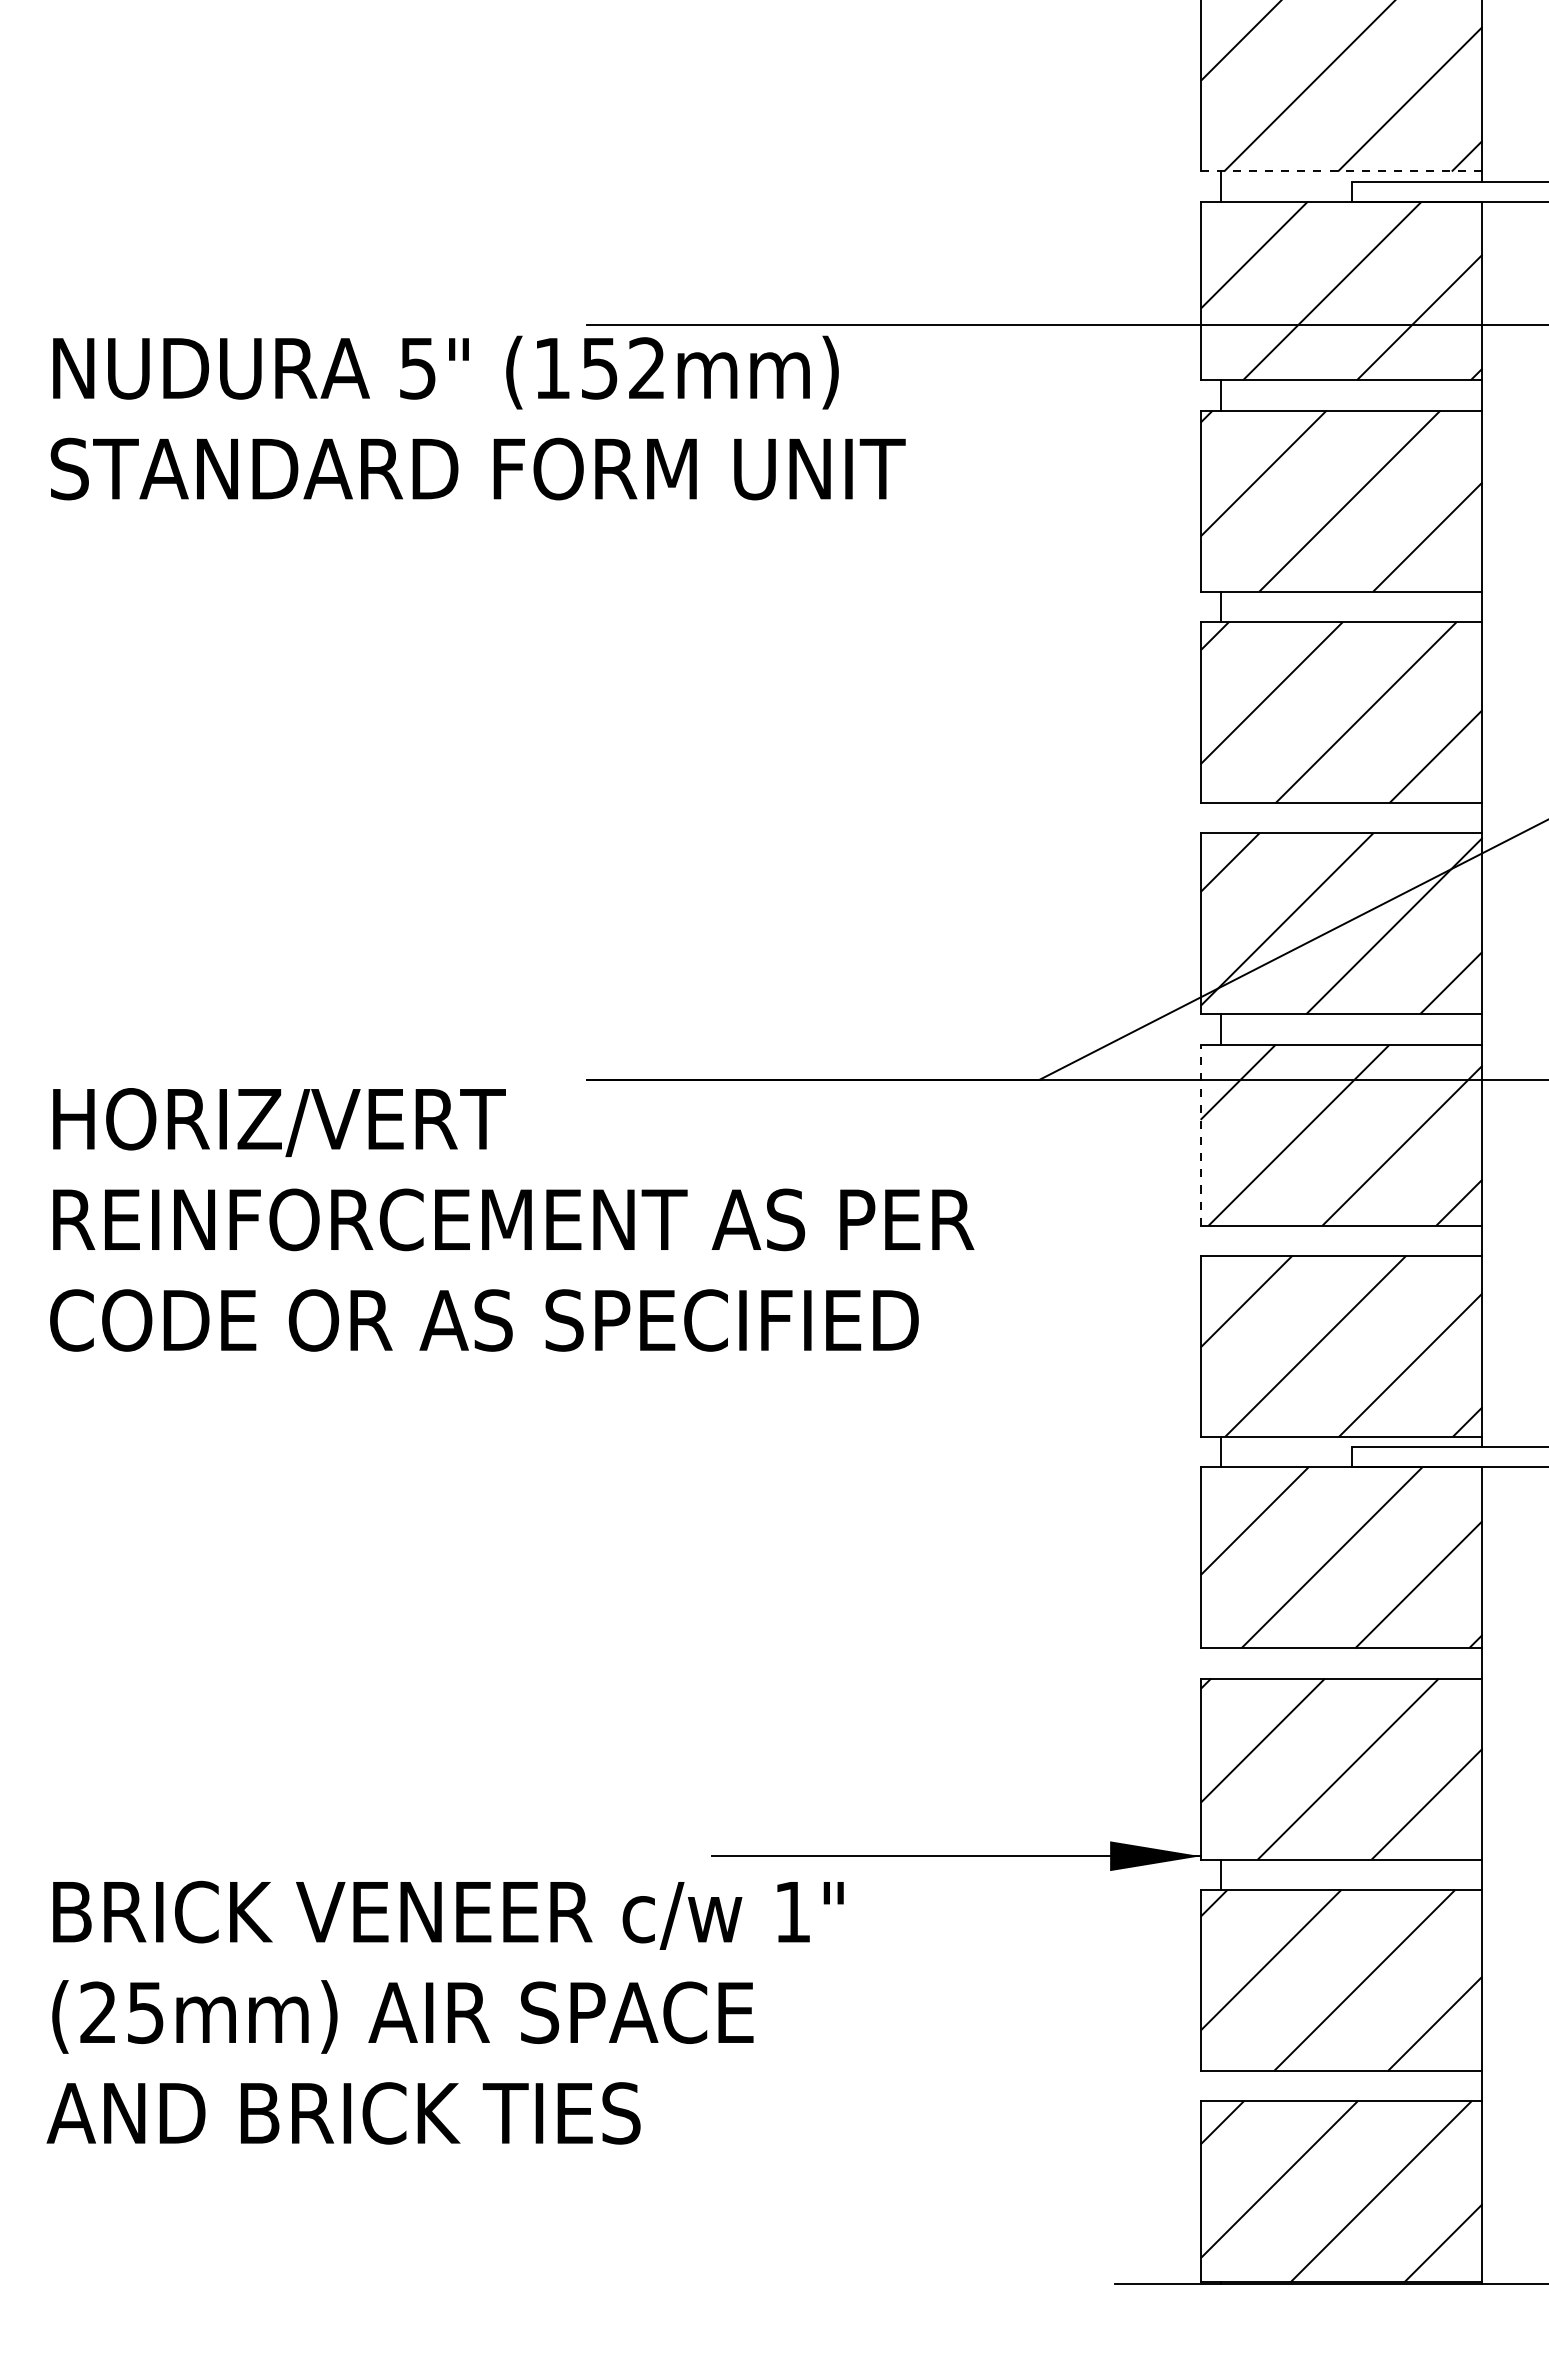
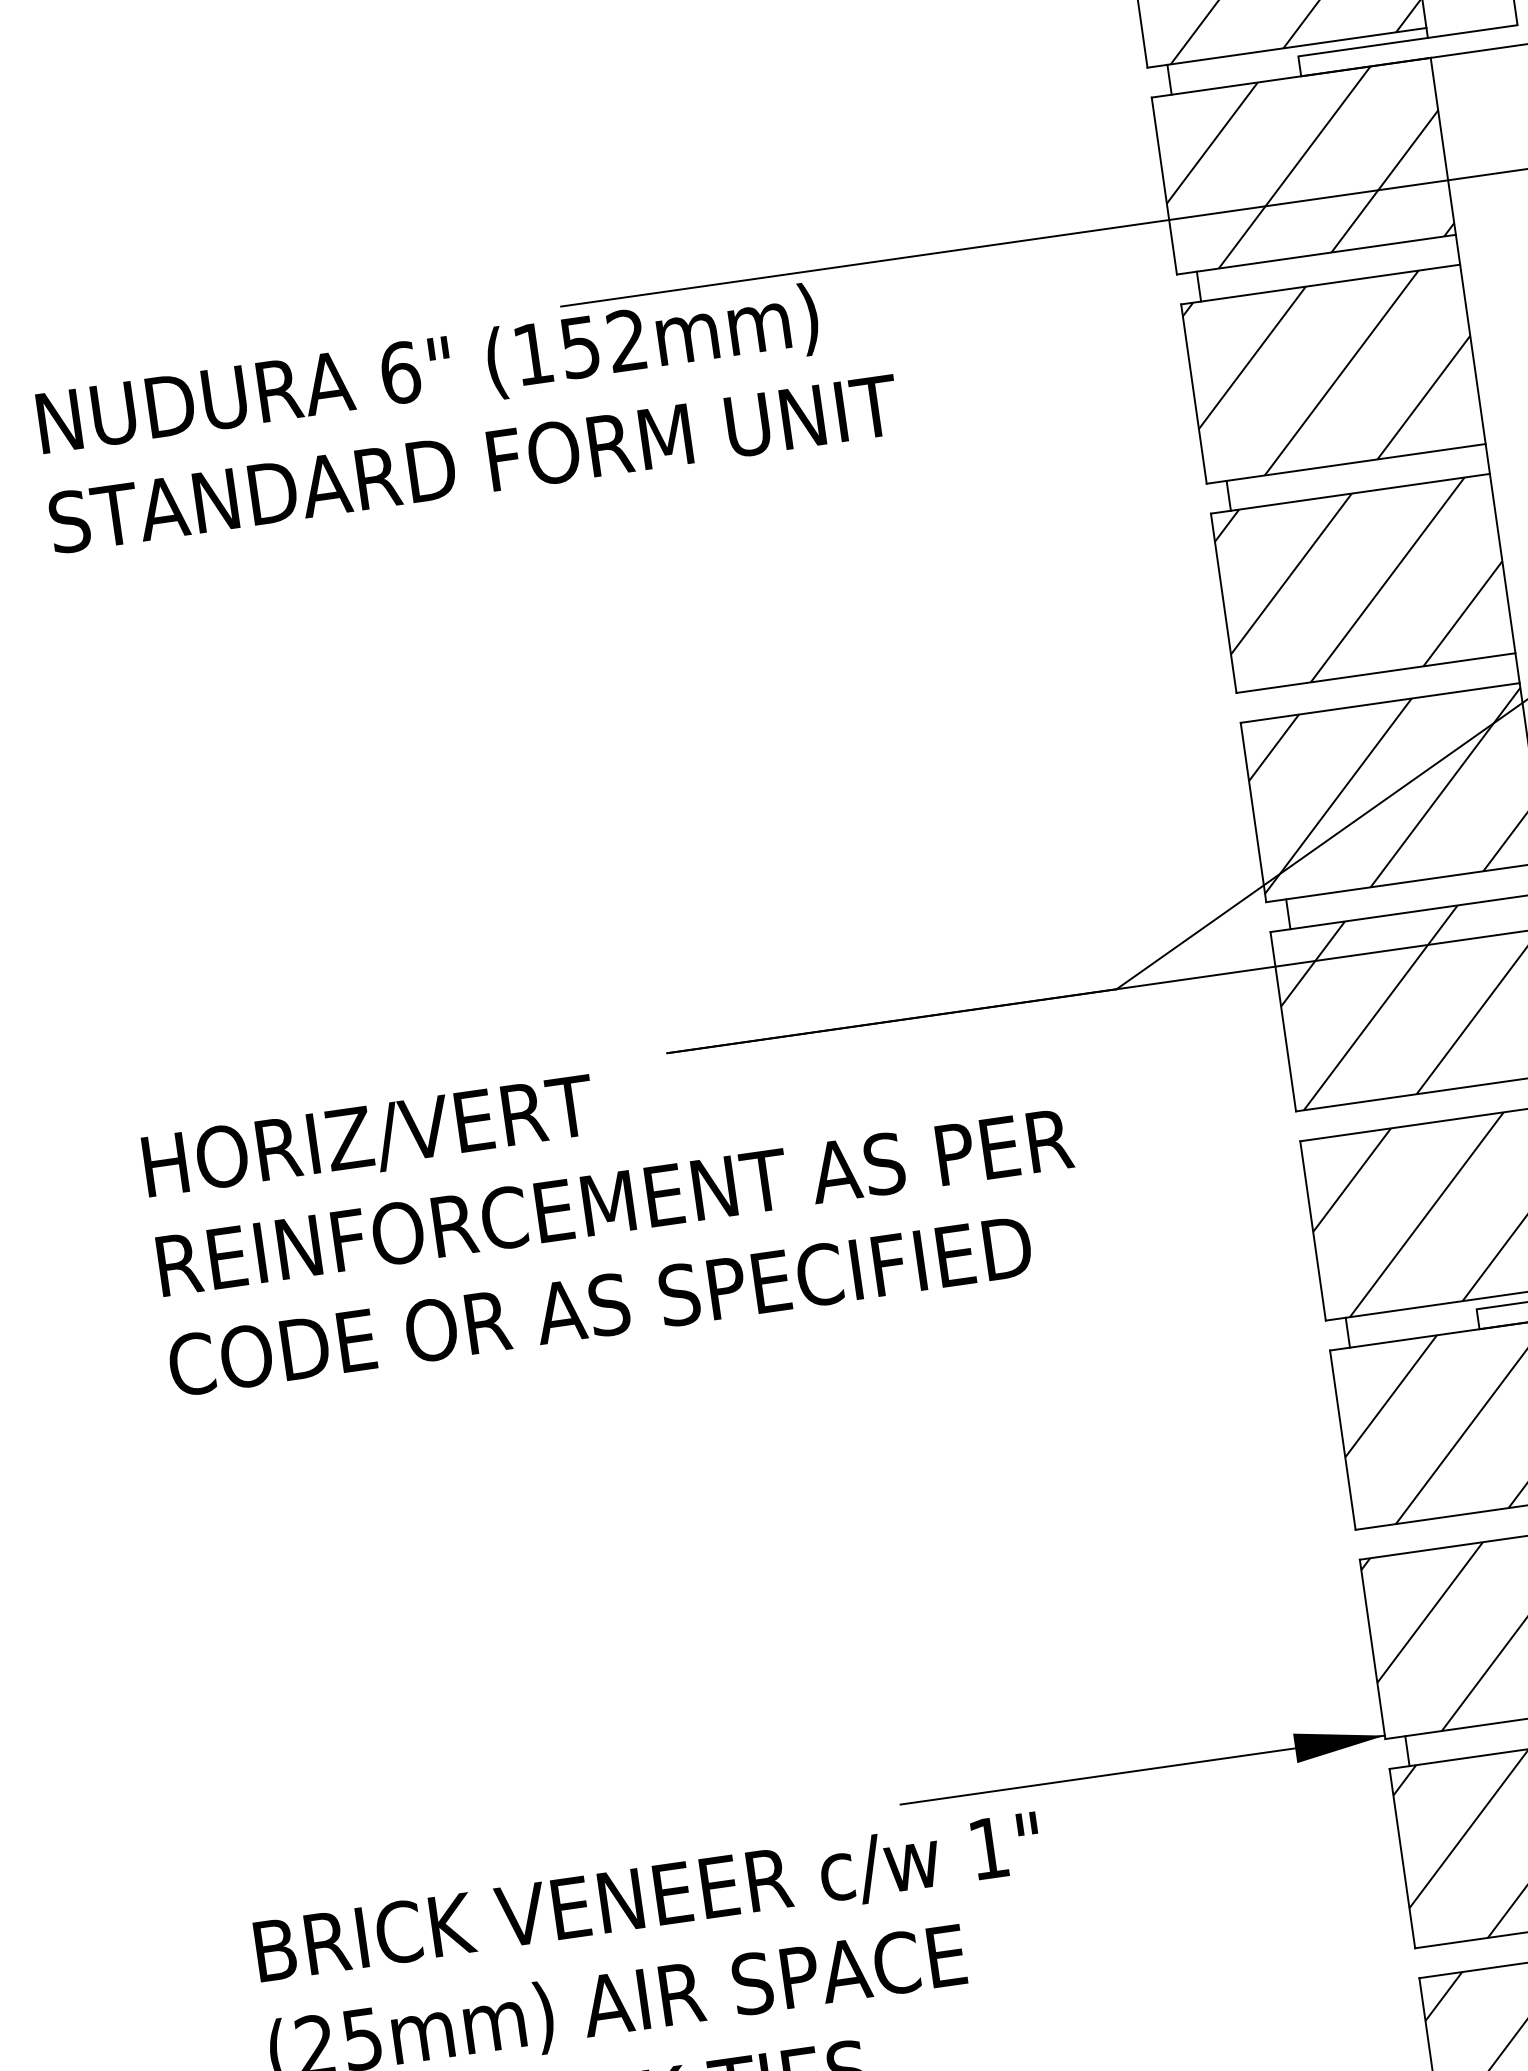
line: (1341, 171) -> (1286, 47), dashed -> solid
text: (418, 368) -> (400, 372), 5" -> 6"
line: (1200, 1135) -> (1283, 1022), dashed -> solid

